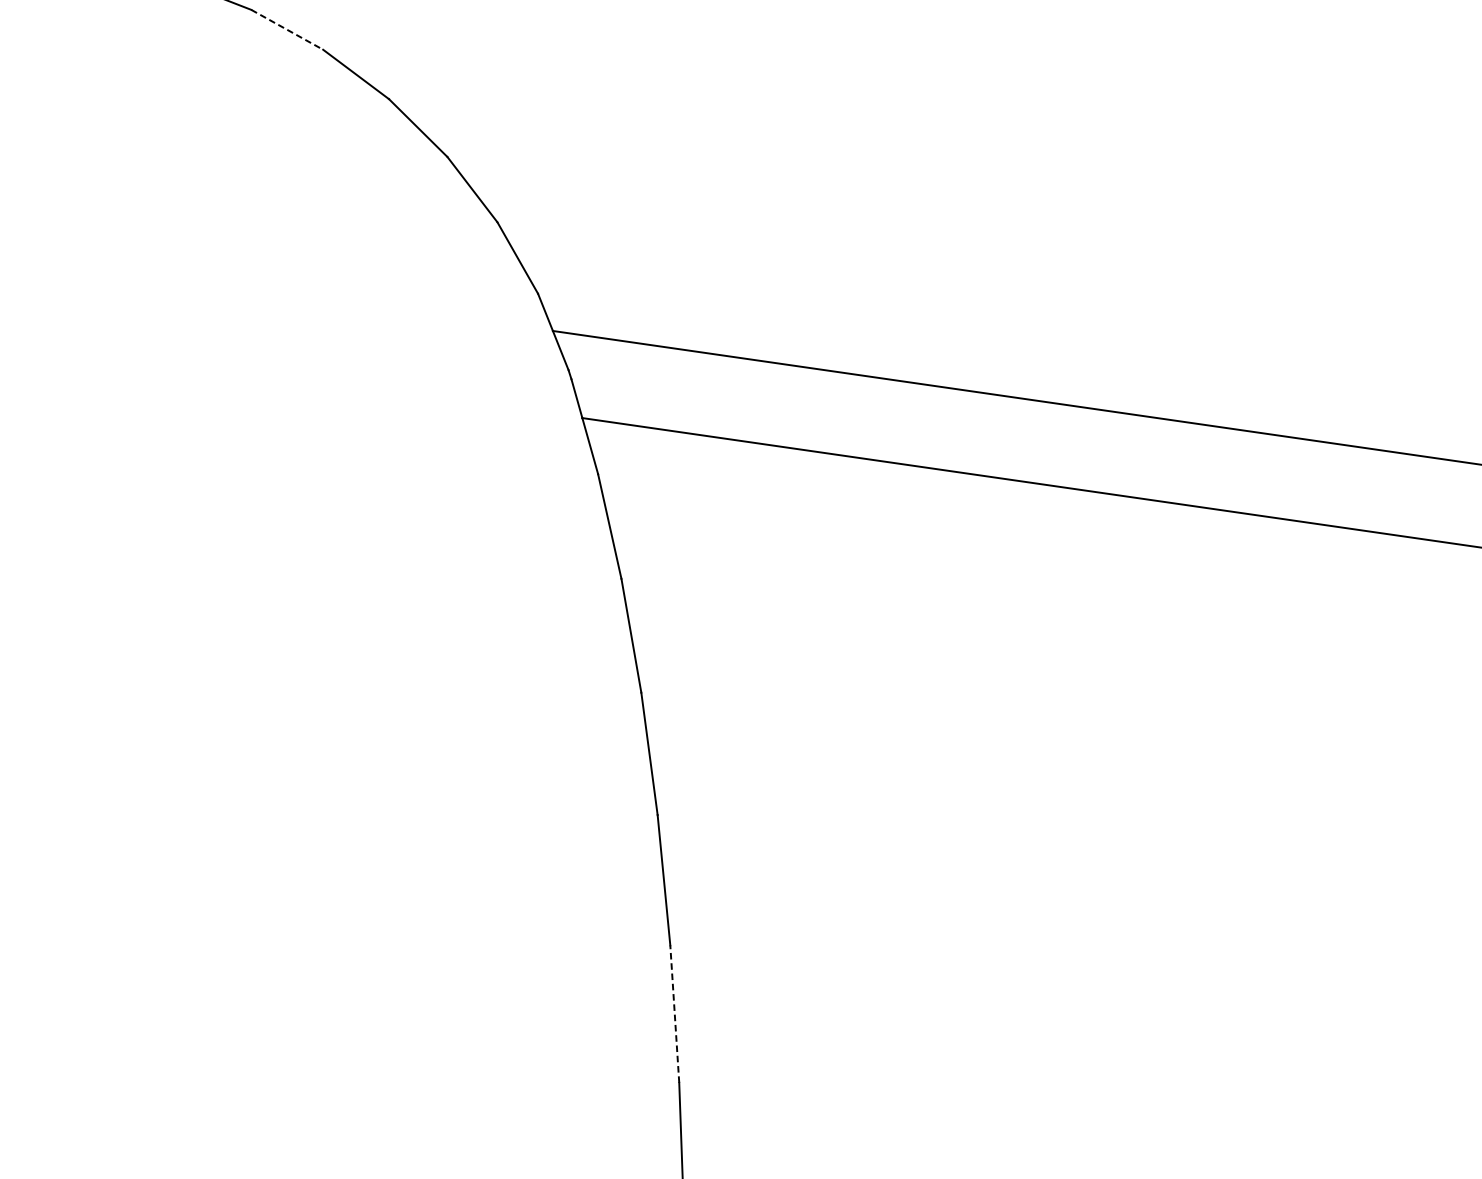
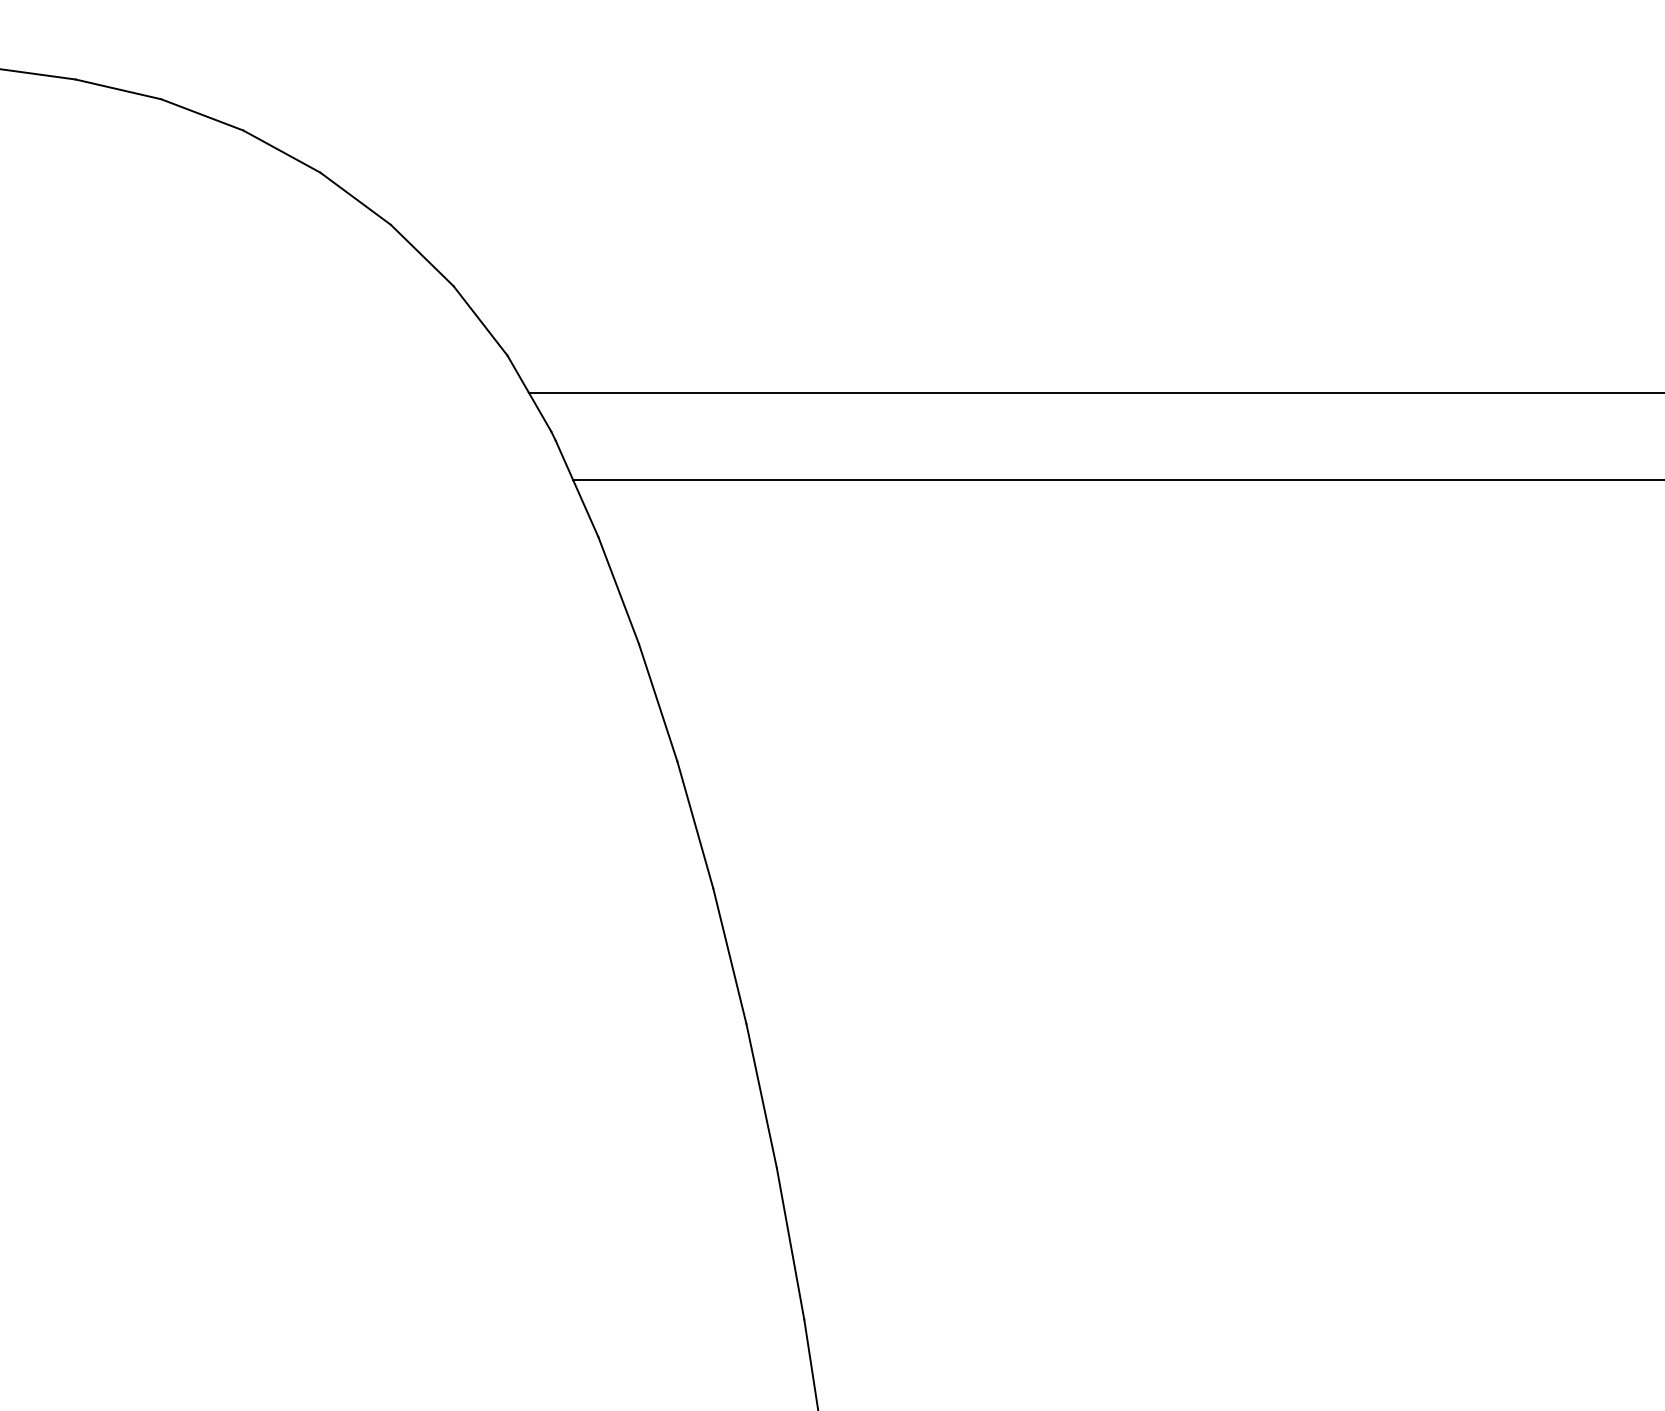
line: (287, 29) -> (202, 114), dashed -> solid
line: (674, 1014) -> (761, 1096), dashed -> solid

